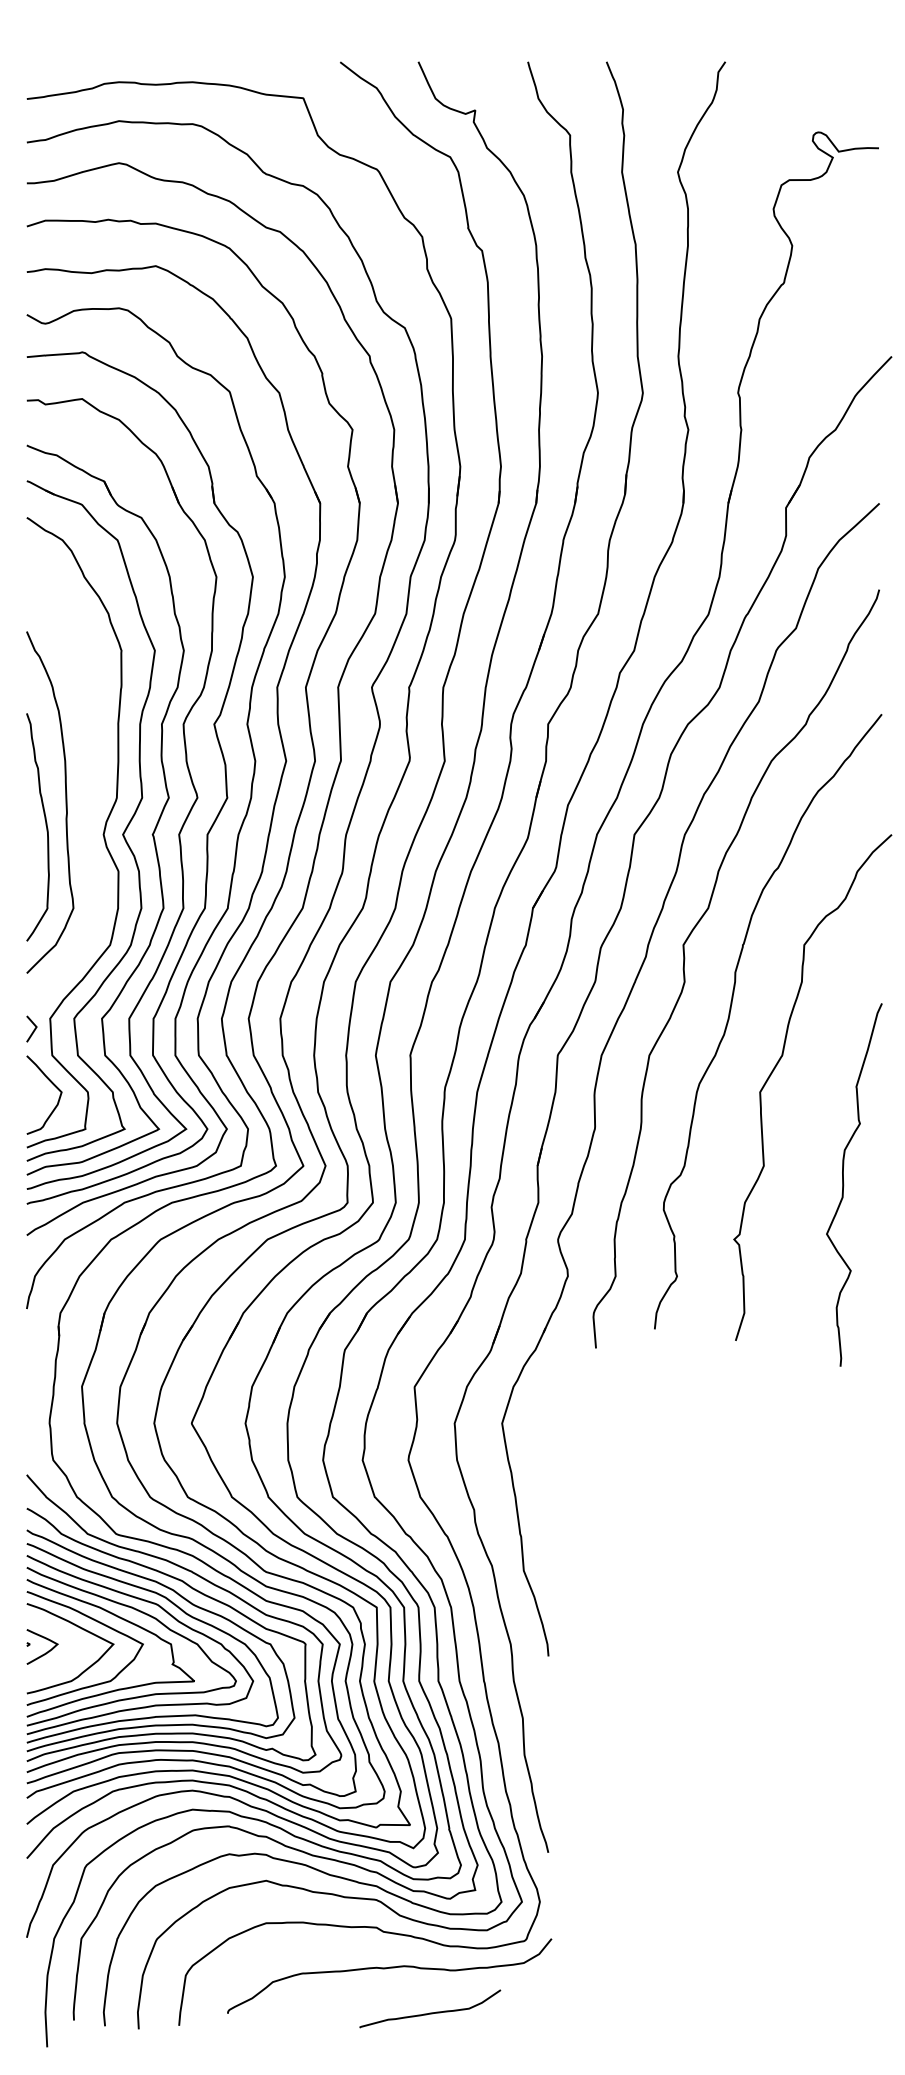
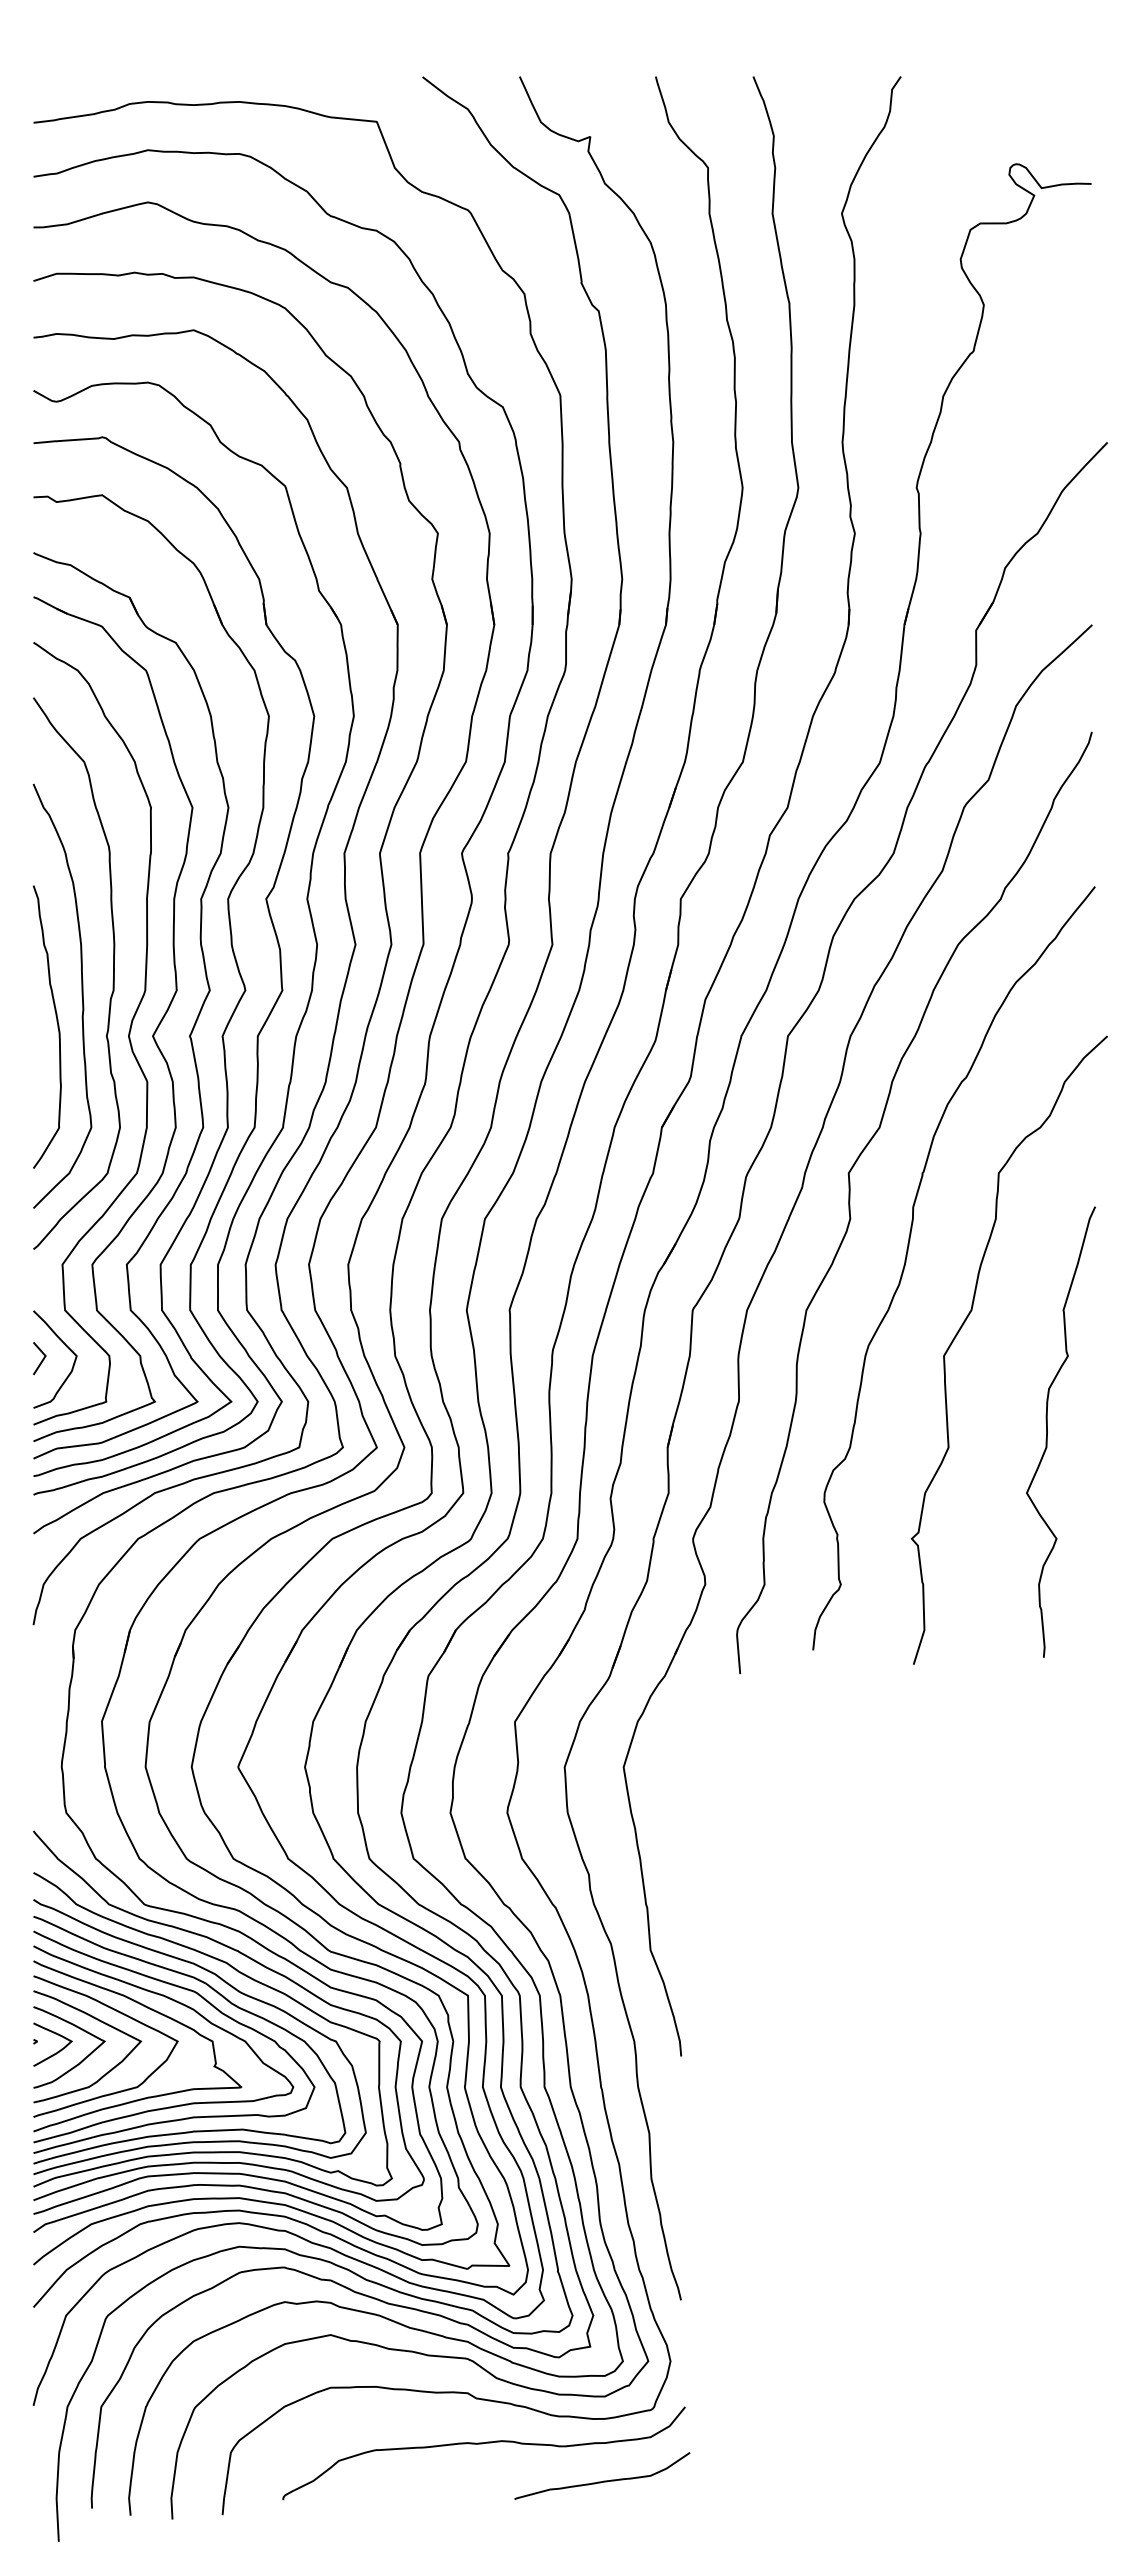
curve: (90, 790) -> (112, 981), added
line: (33, 1030) -> (41, 1360), moved
curve: (843, 1184) -> (1047, 1431), moved
curve: (66, 1658) -> (82, 2059), added
curve: (431, 2012) -> (603, 2480), moved

